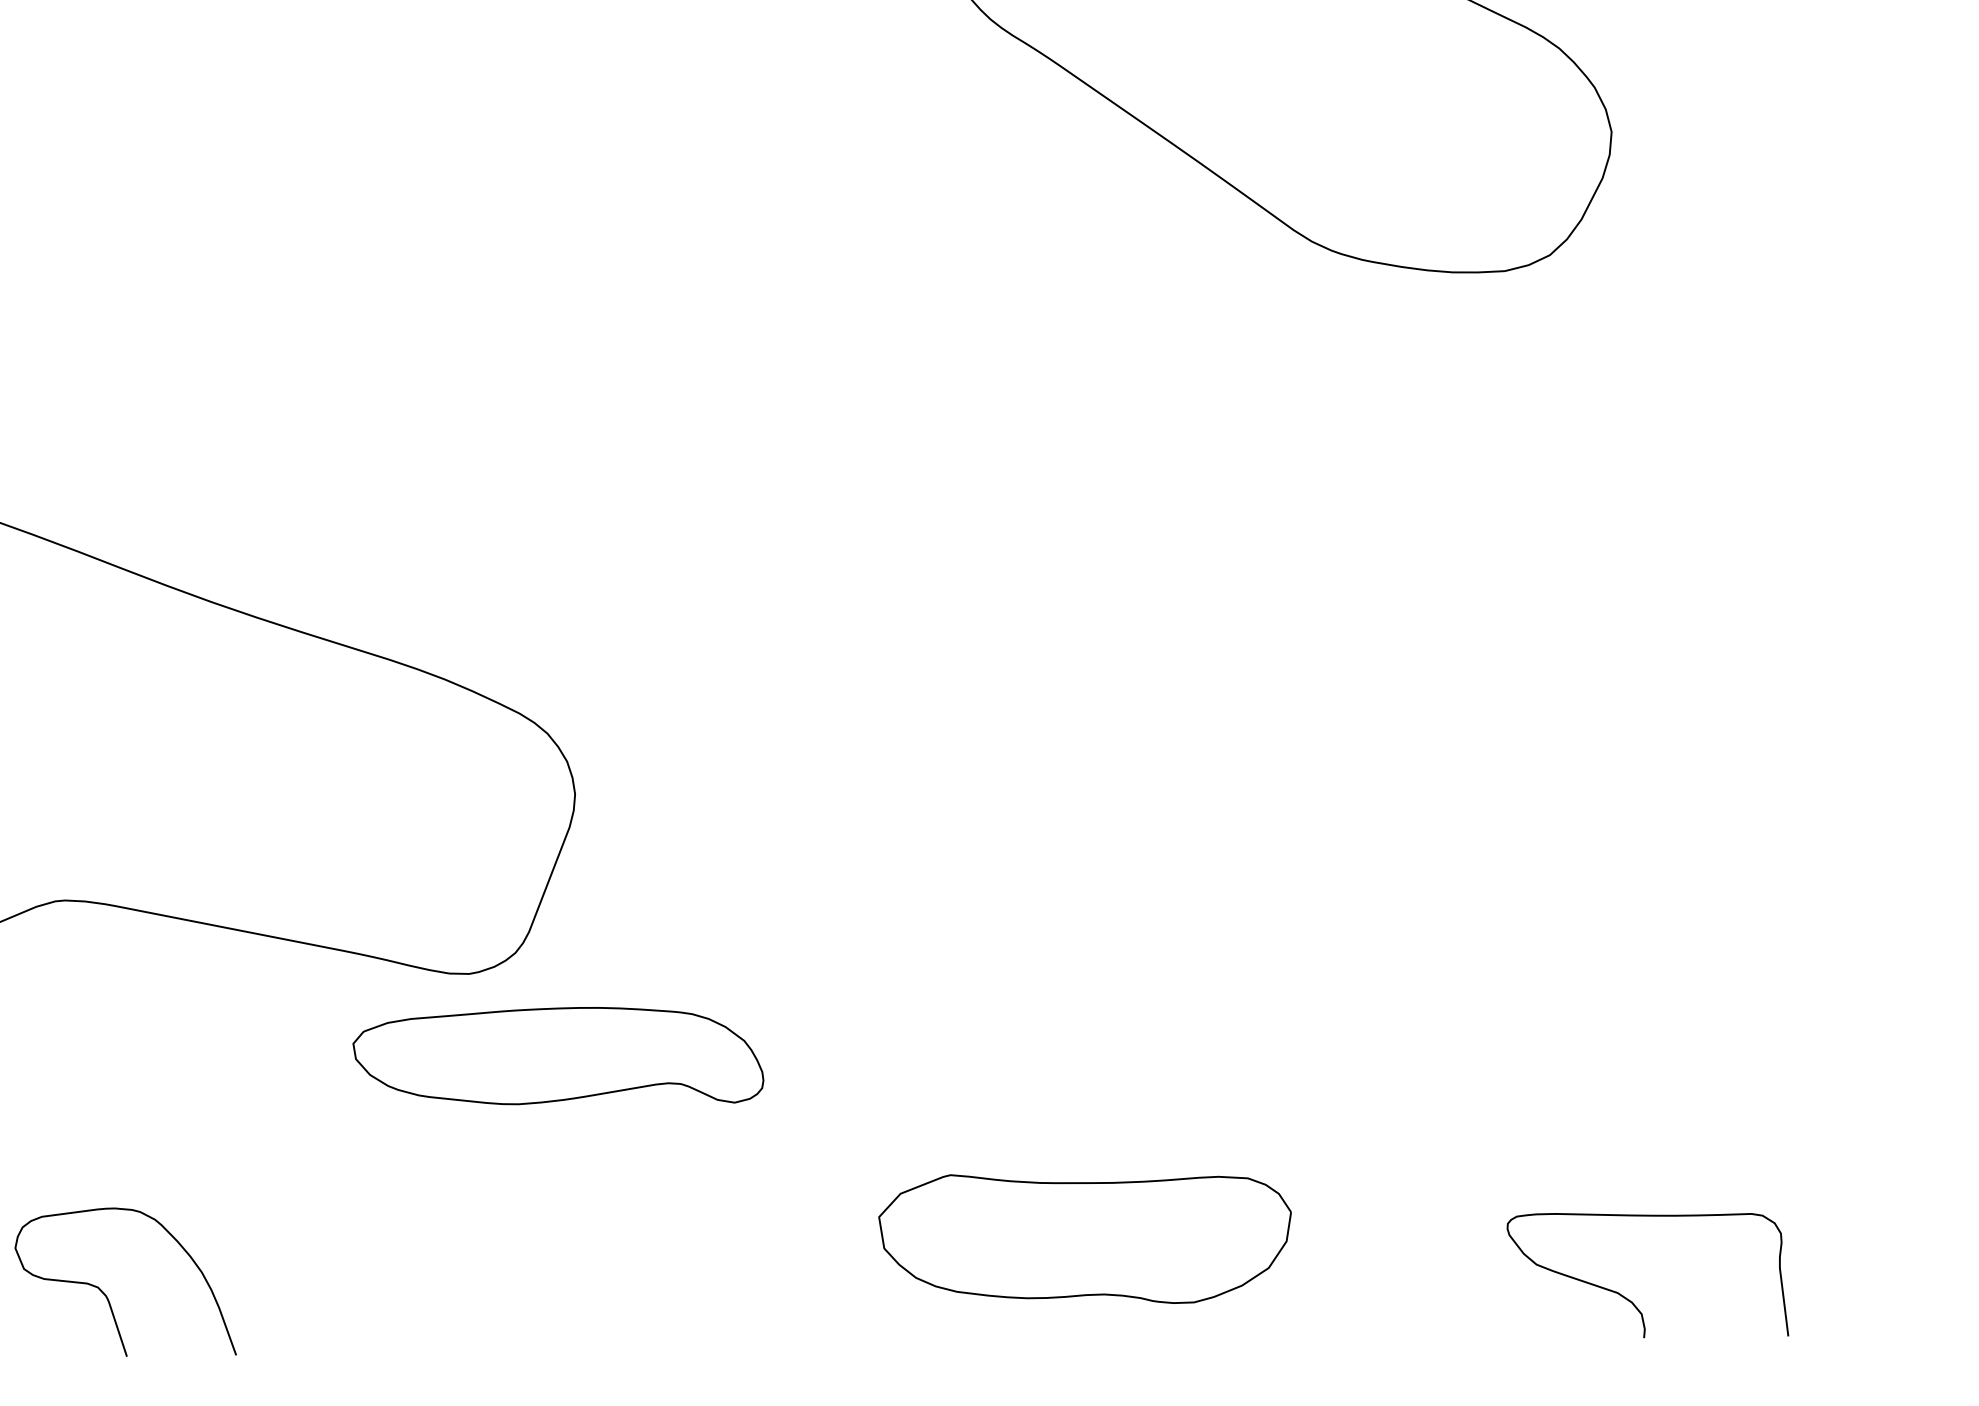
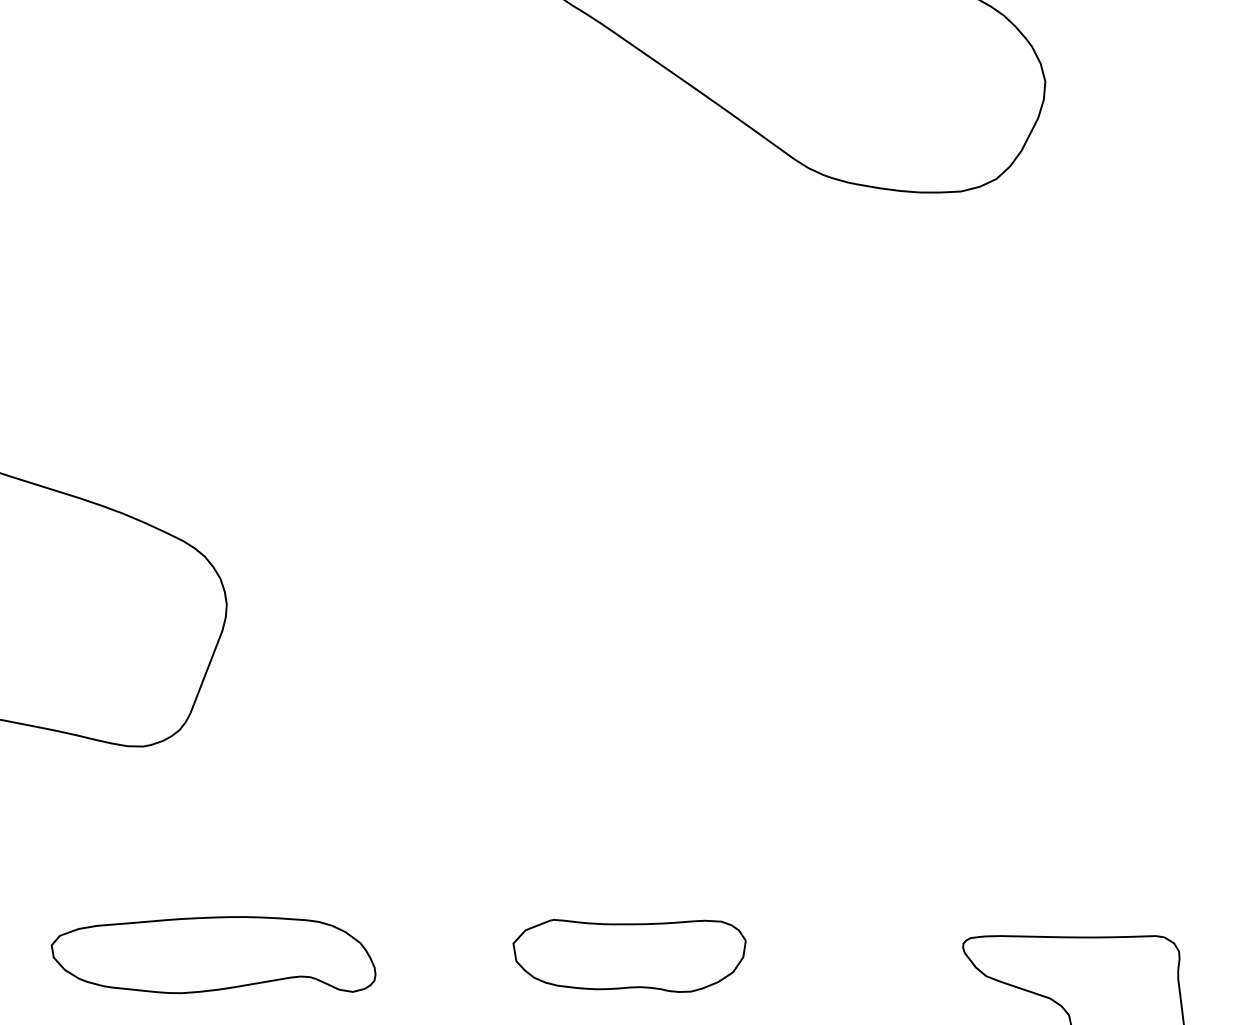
part: (558, 1056) -> (213, 955), moved
part: (1085, 1238) -> (629, 955), size x0.71

